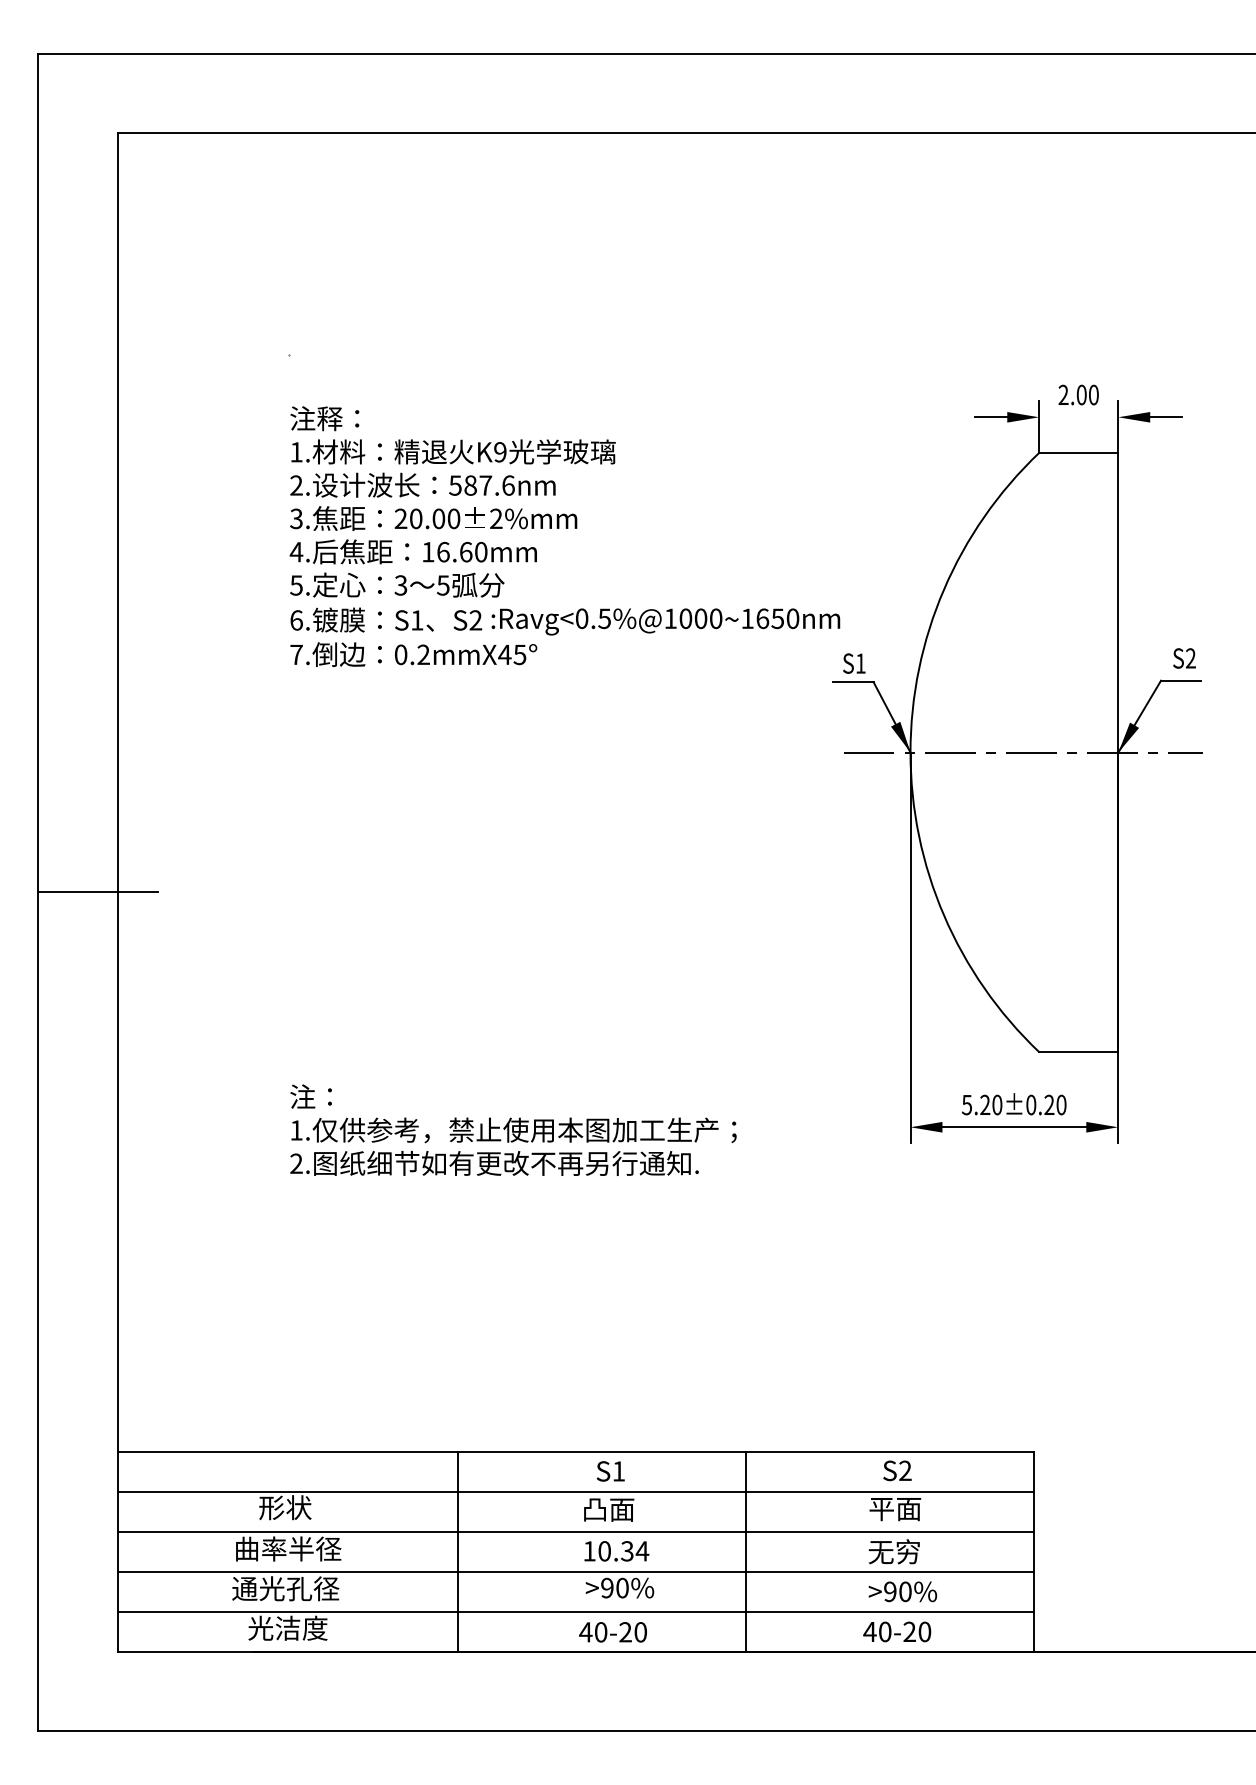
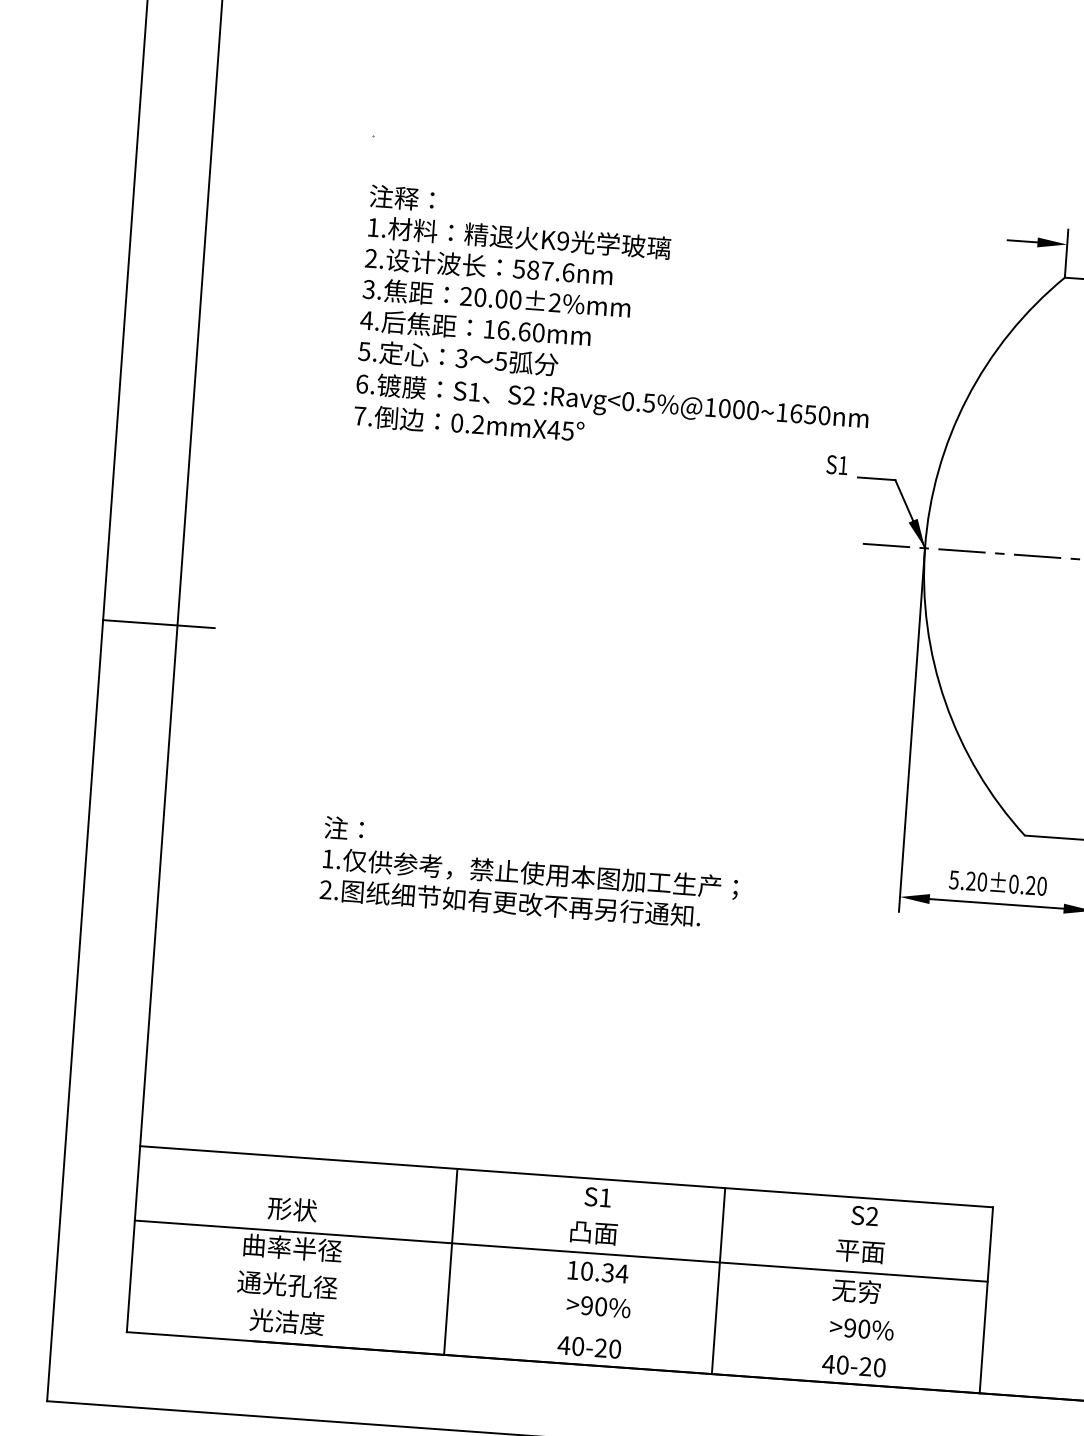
text: (854, 663) -> (837, 465), moved
line: (575, 1491) -> (563, 1213), removed
line: (575, 1571) -> (558, 1288), removed
line: (575, 1611) -> (555, 1325), removed

